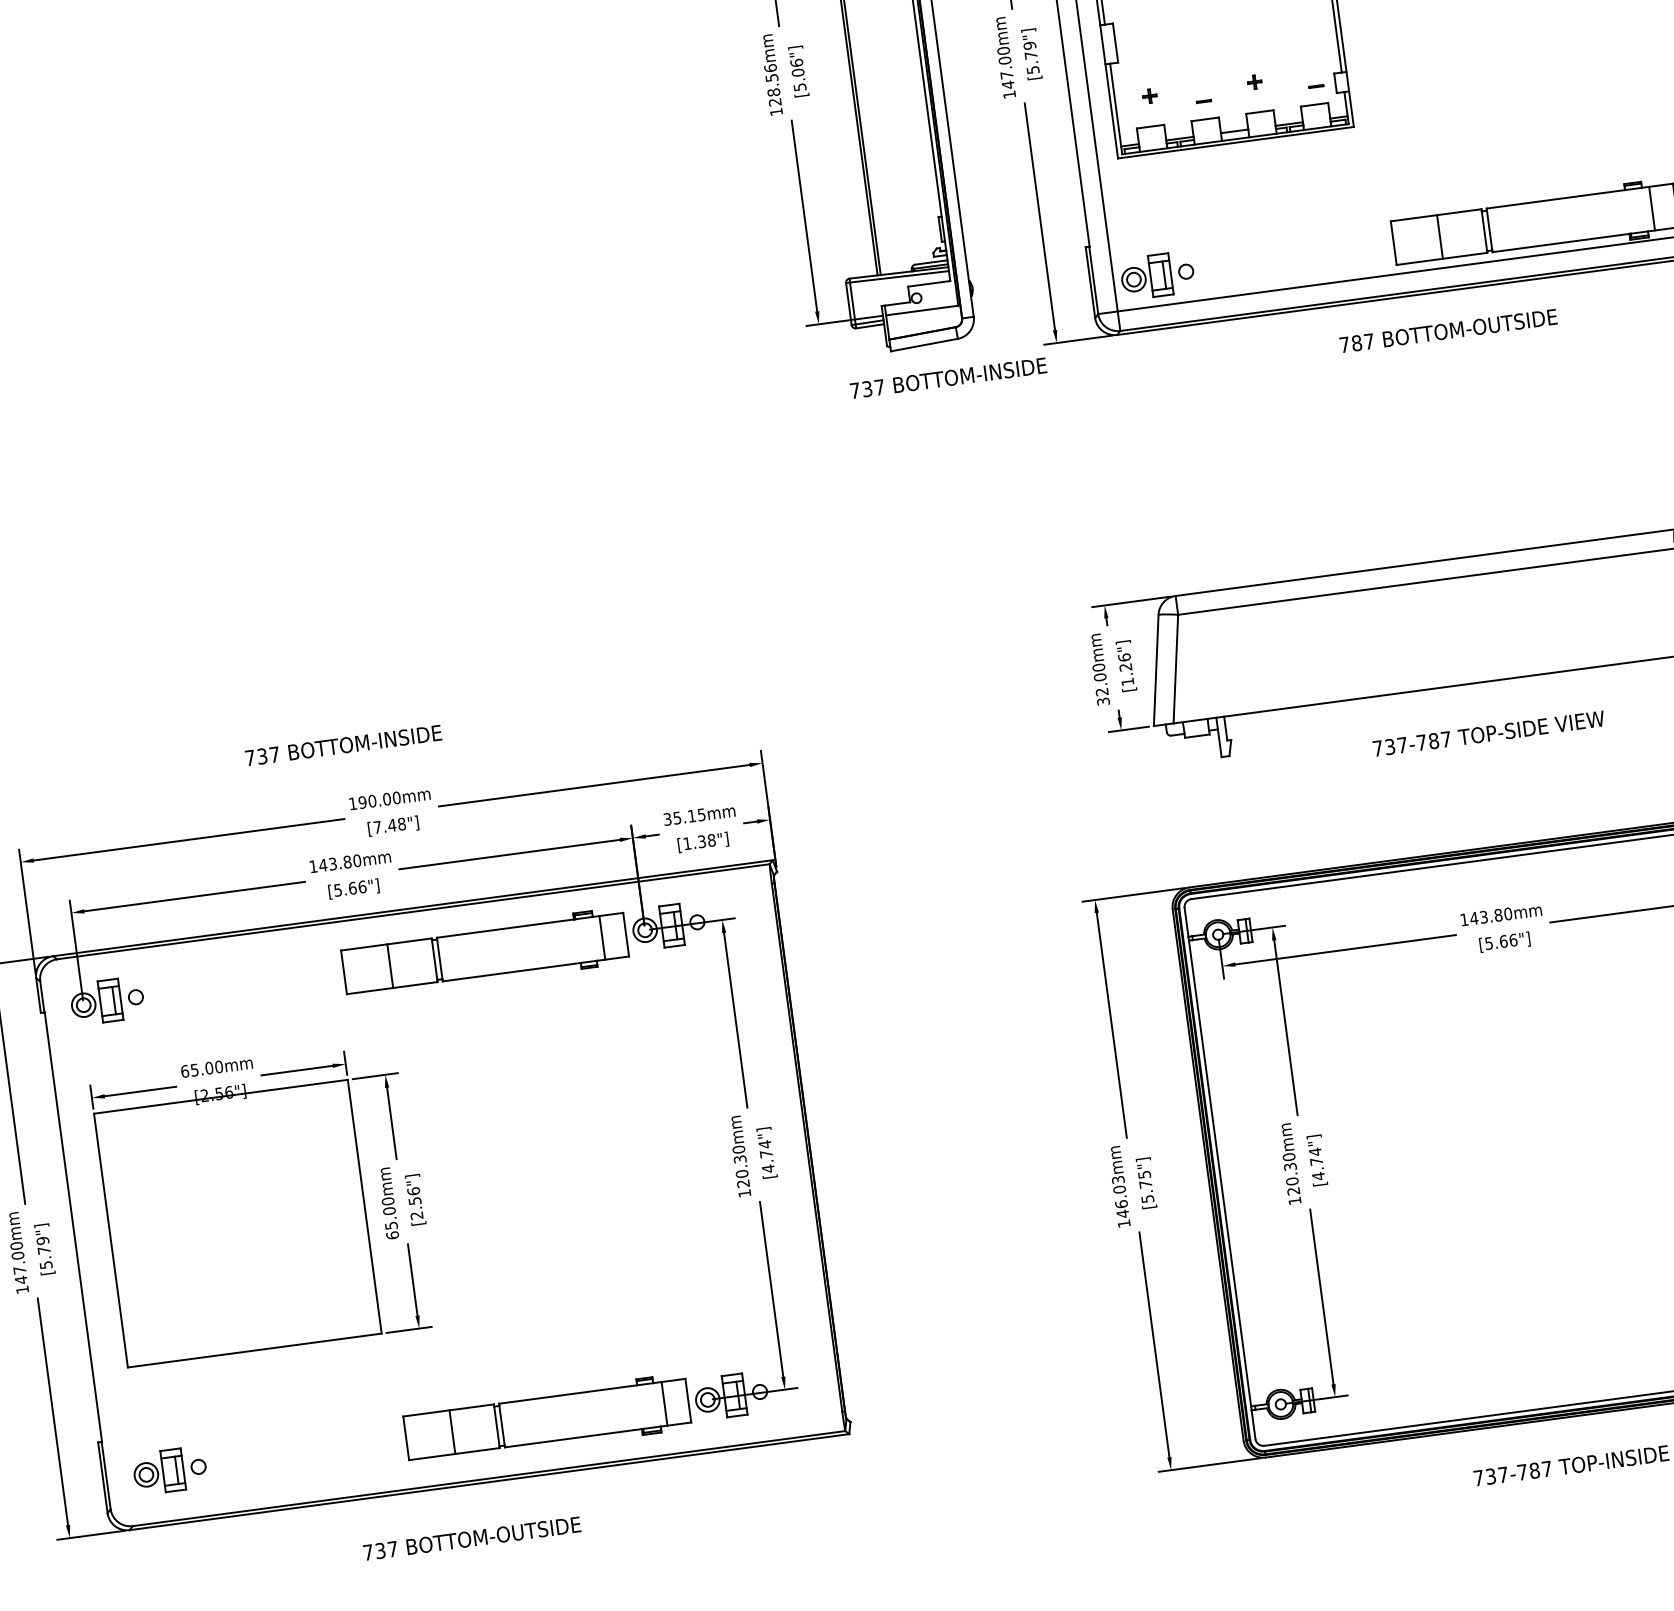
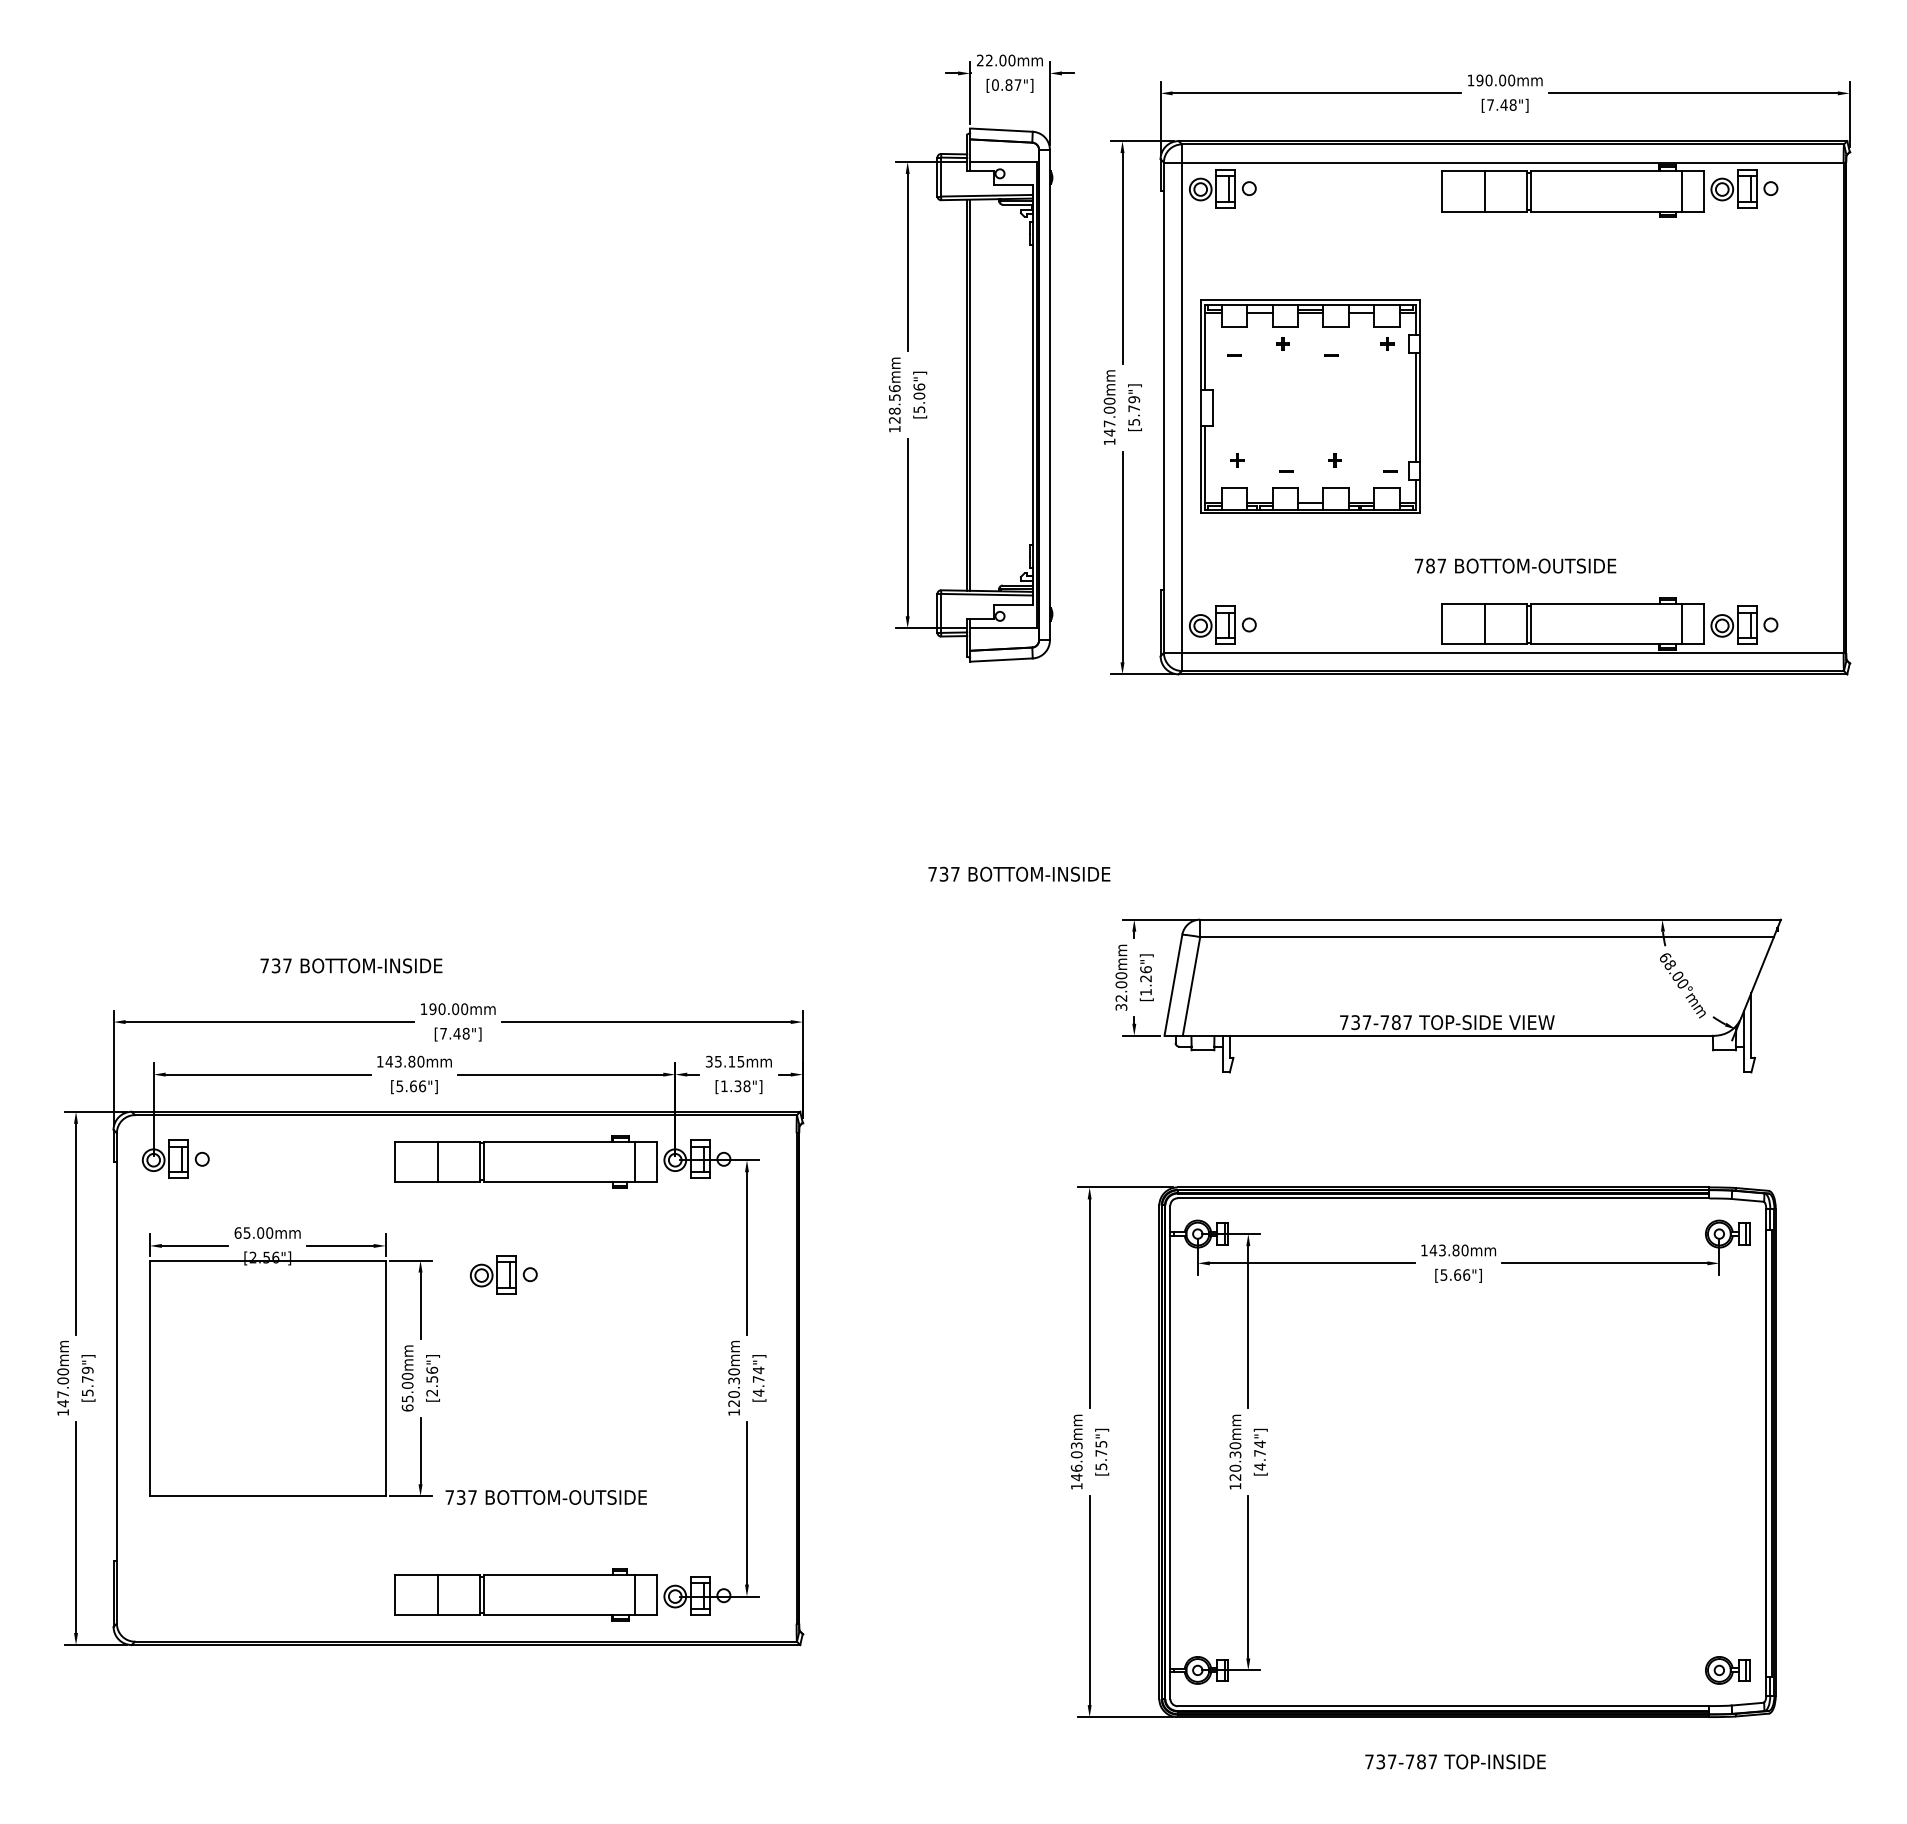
text: (1448, 330) -> (1515, 565), moved
text: (948, 377) -> (1019, 873), moved
text: (1489, 733) -> (1447, 1022), moved
text: (343, 745) -> (351, 965), moved
part: (169, 1470) -> (503, 1274), moved
text: (471, 1538) -> (545, 1497), moved

